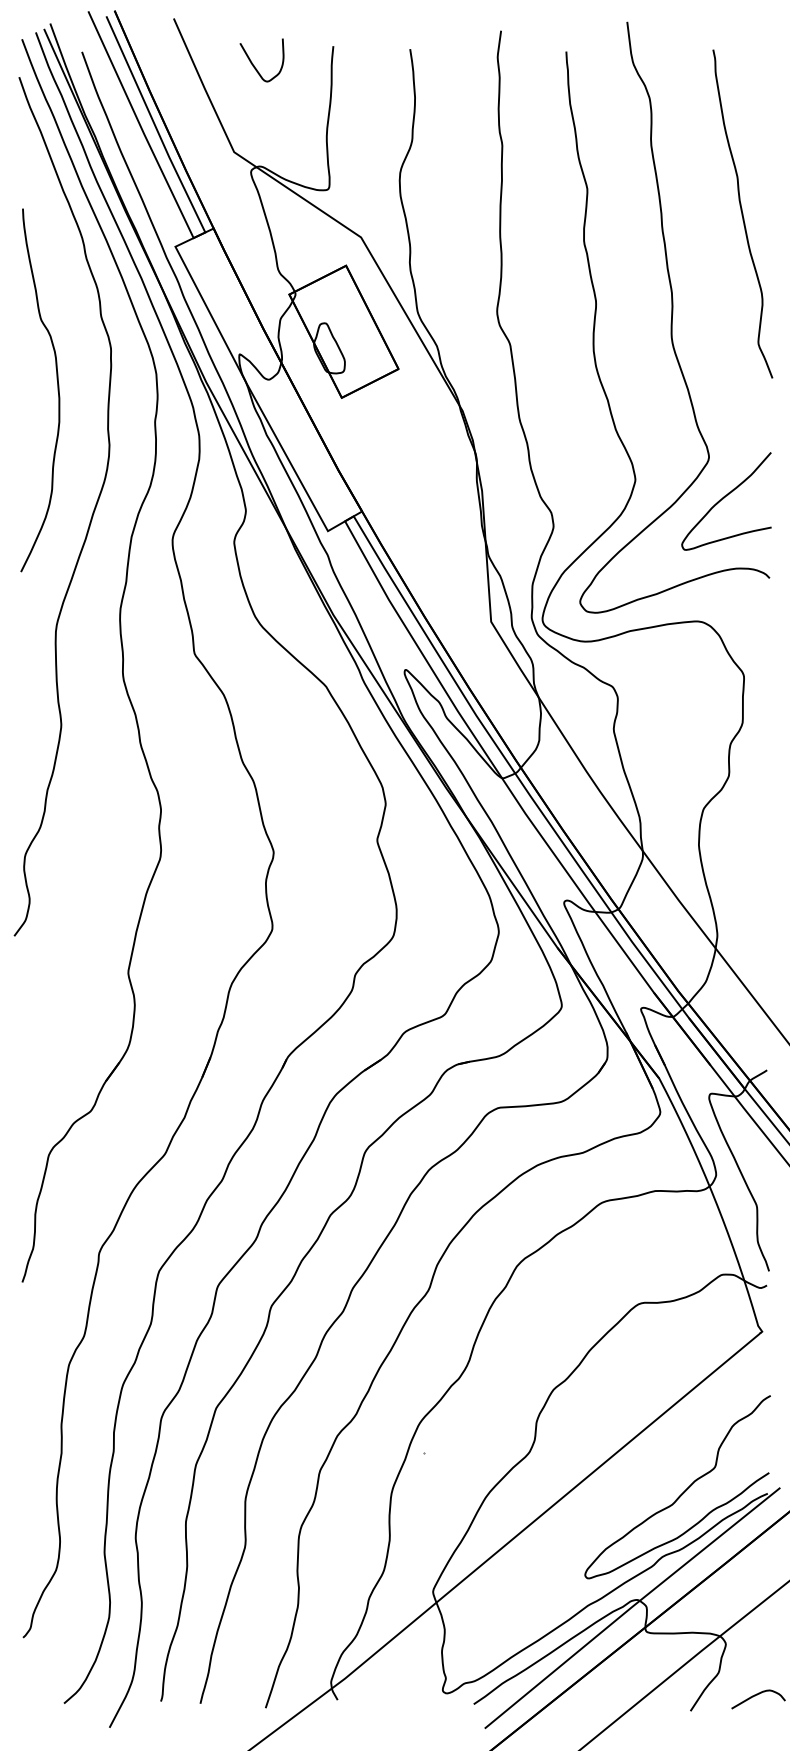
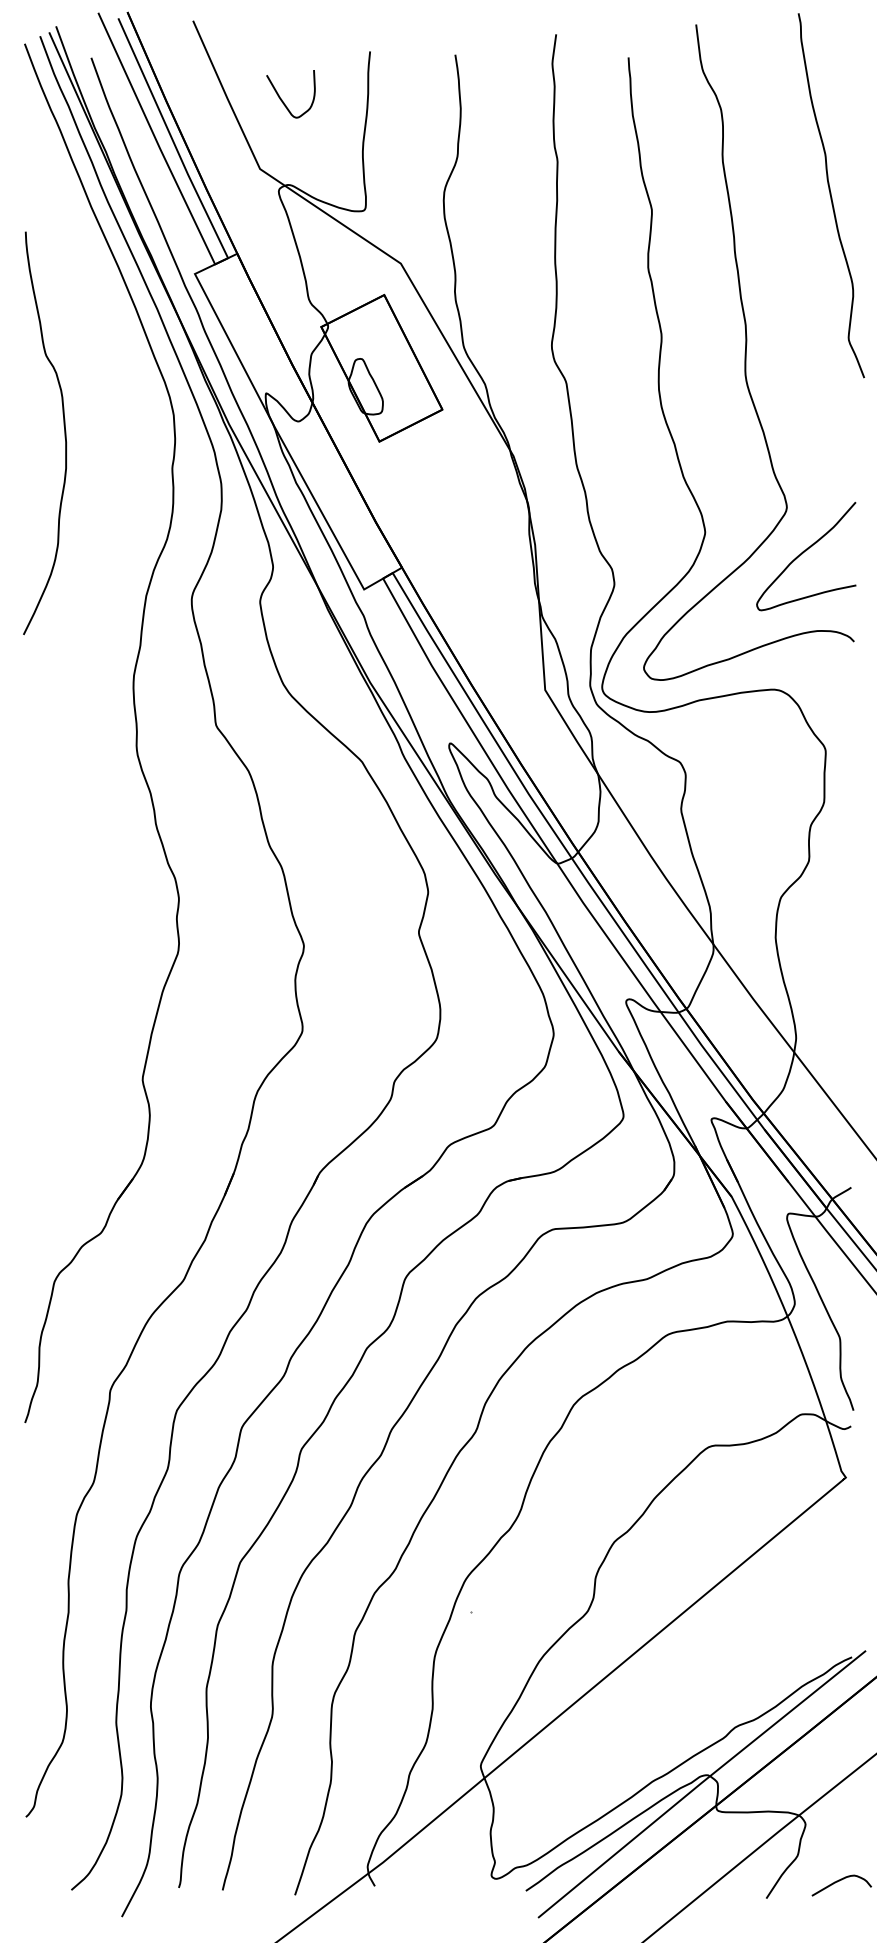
curve: (254, 65) -> (282, 99), moved
curve: (742, 213) -> (830, 195), moved
curve: (91, 516) -> (101, 573), removed
curve: (682, 1492) -> (757, 1655), removed

